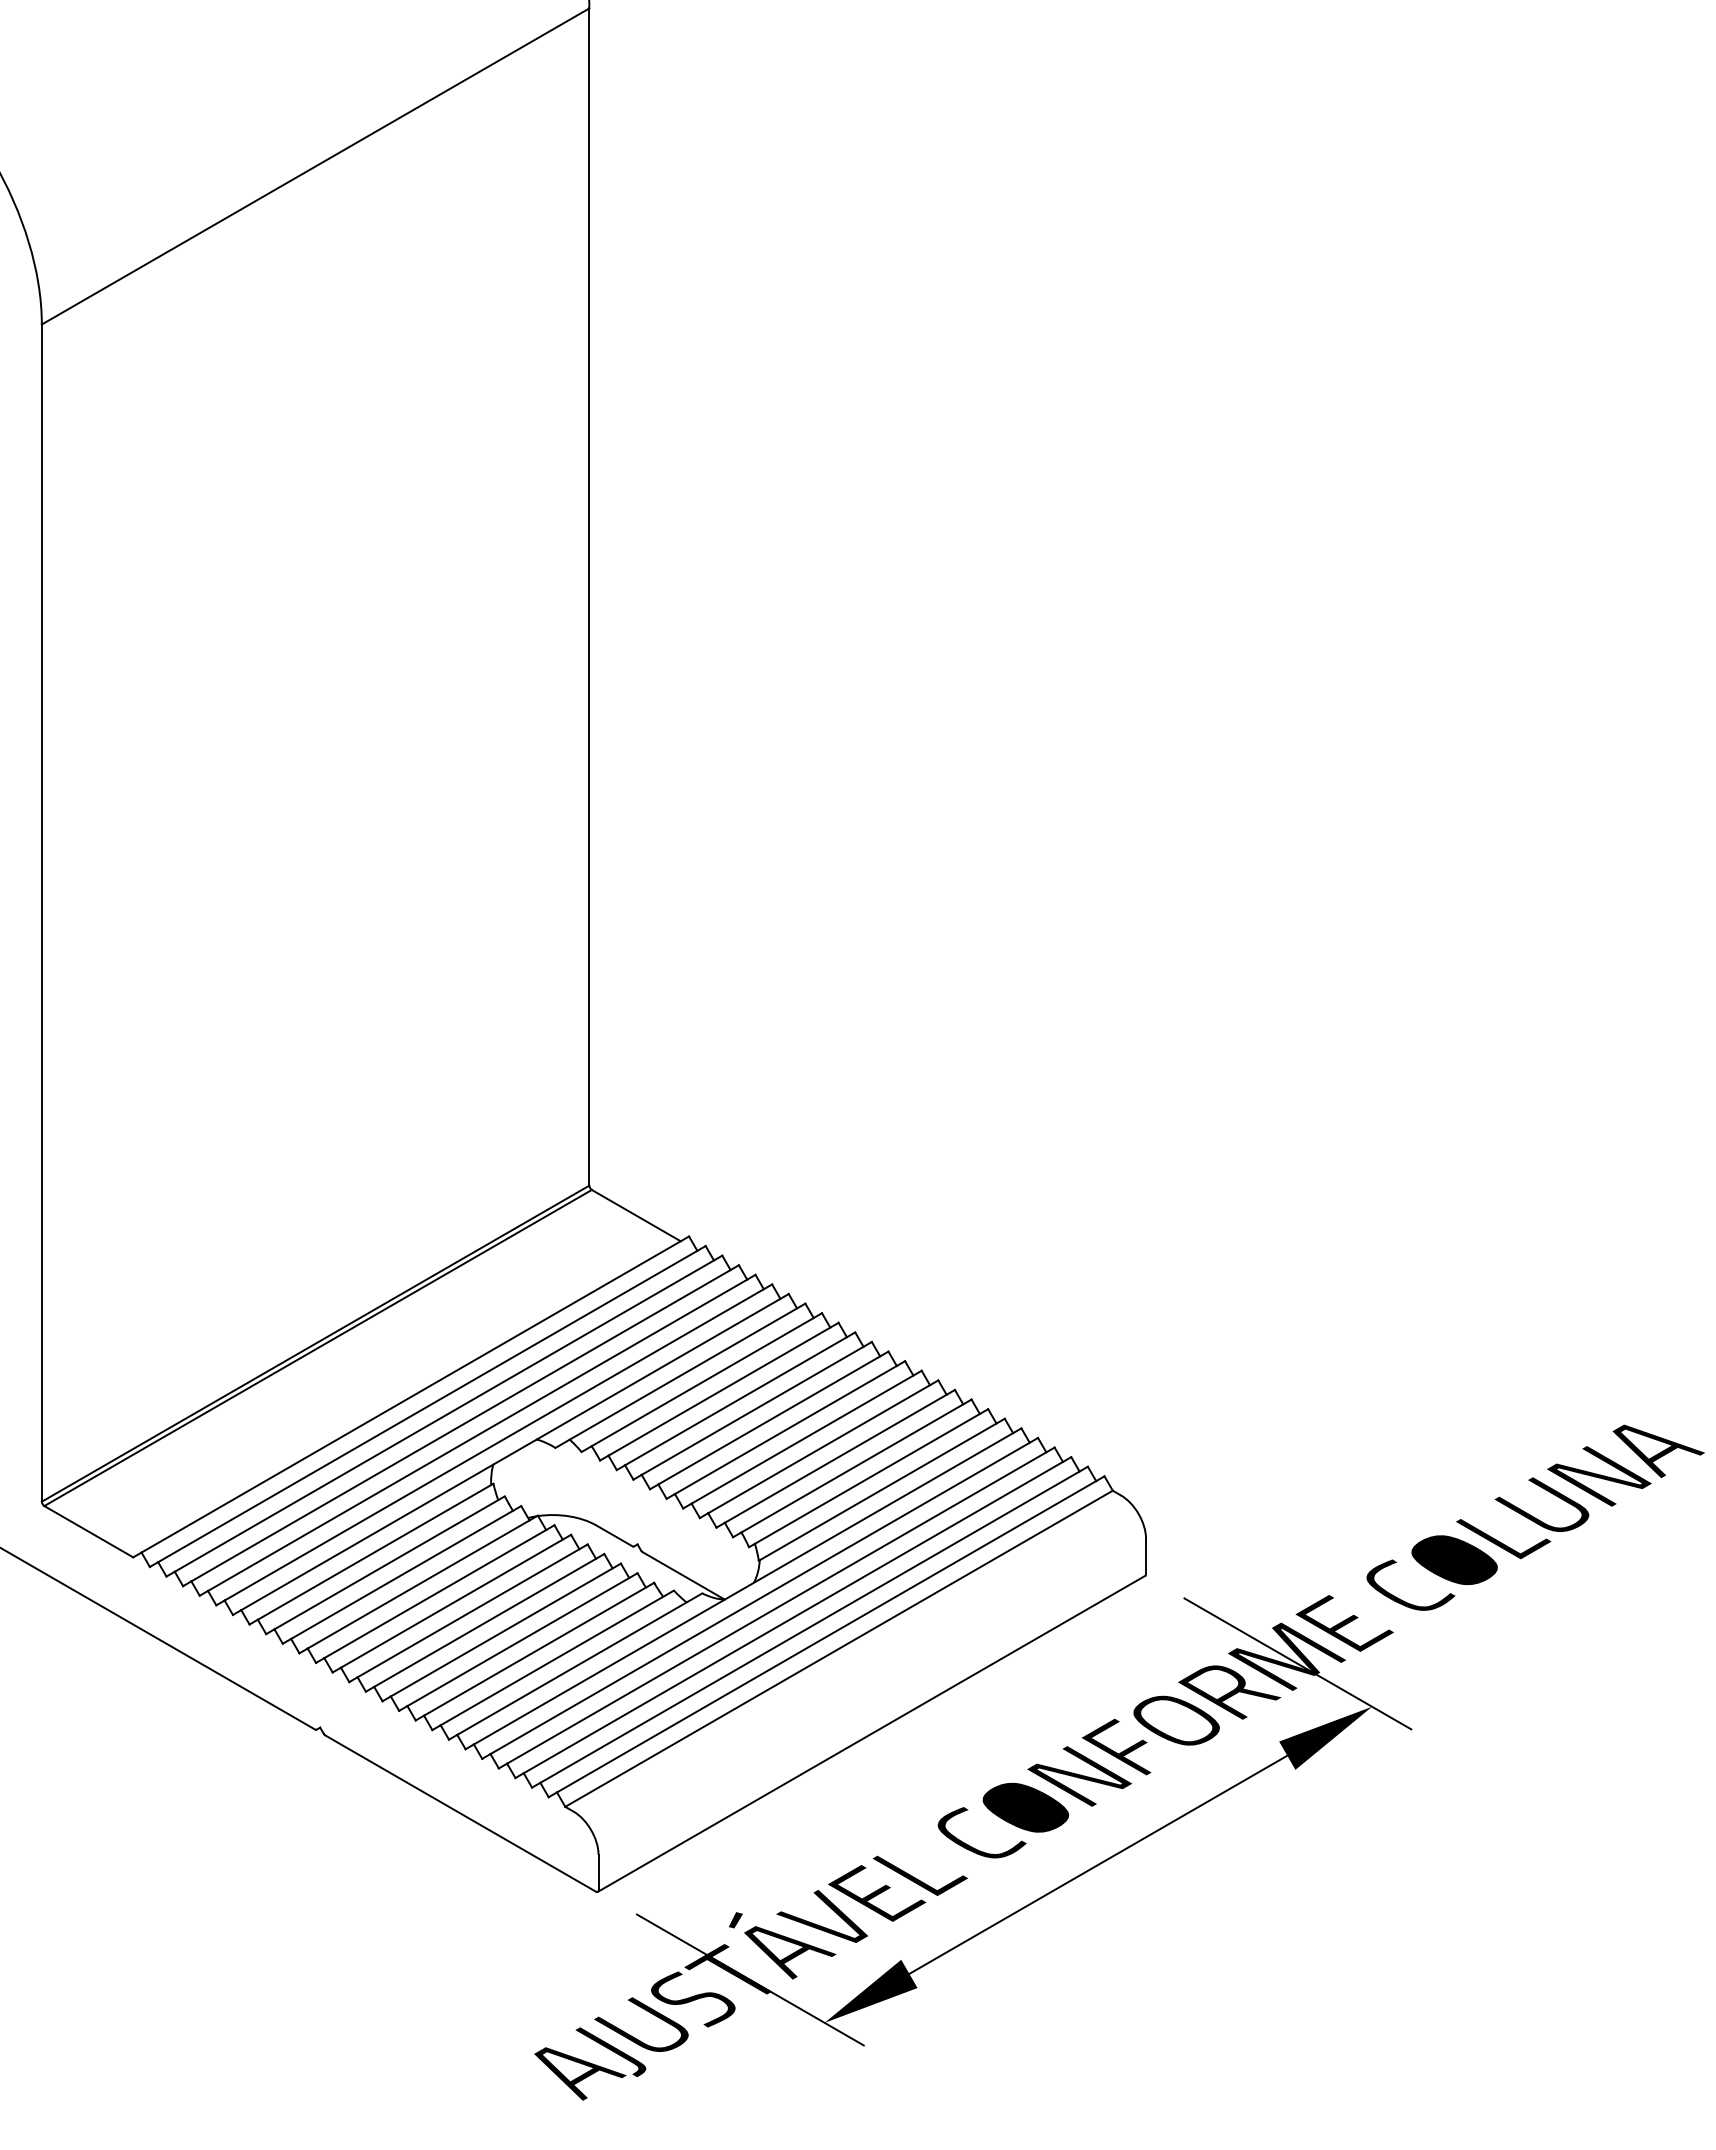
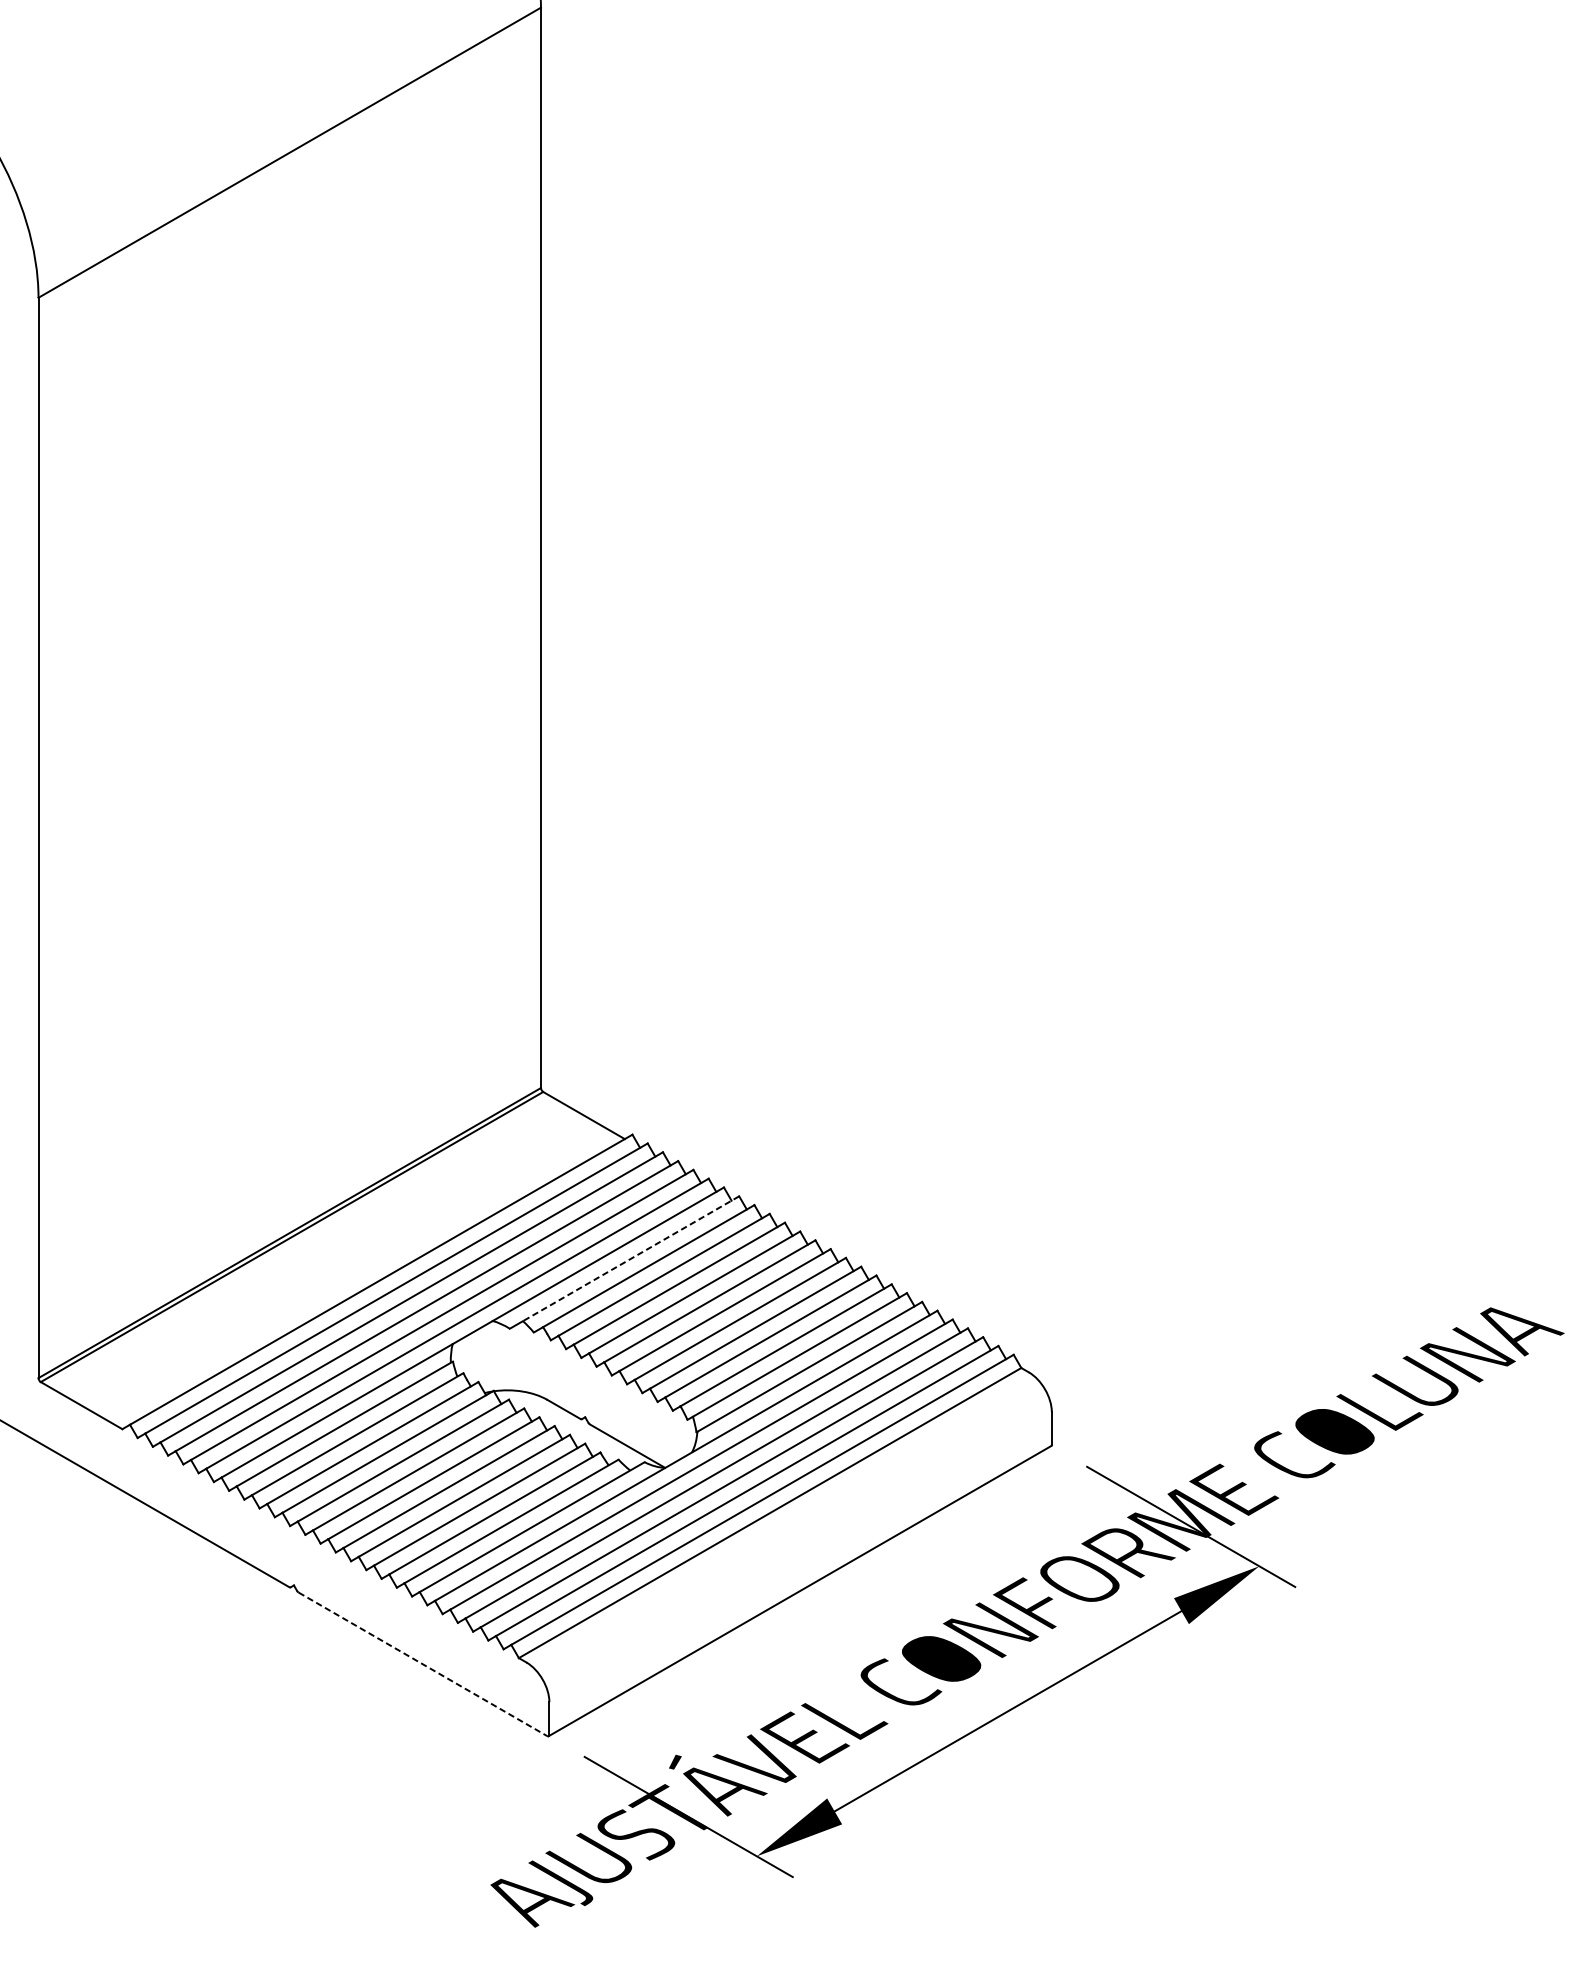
line: (687, 1371) -> (631, 1258), solid -> dashed
line: (461, 1813) -> (423, 1664), solid -> dashed

